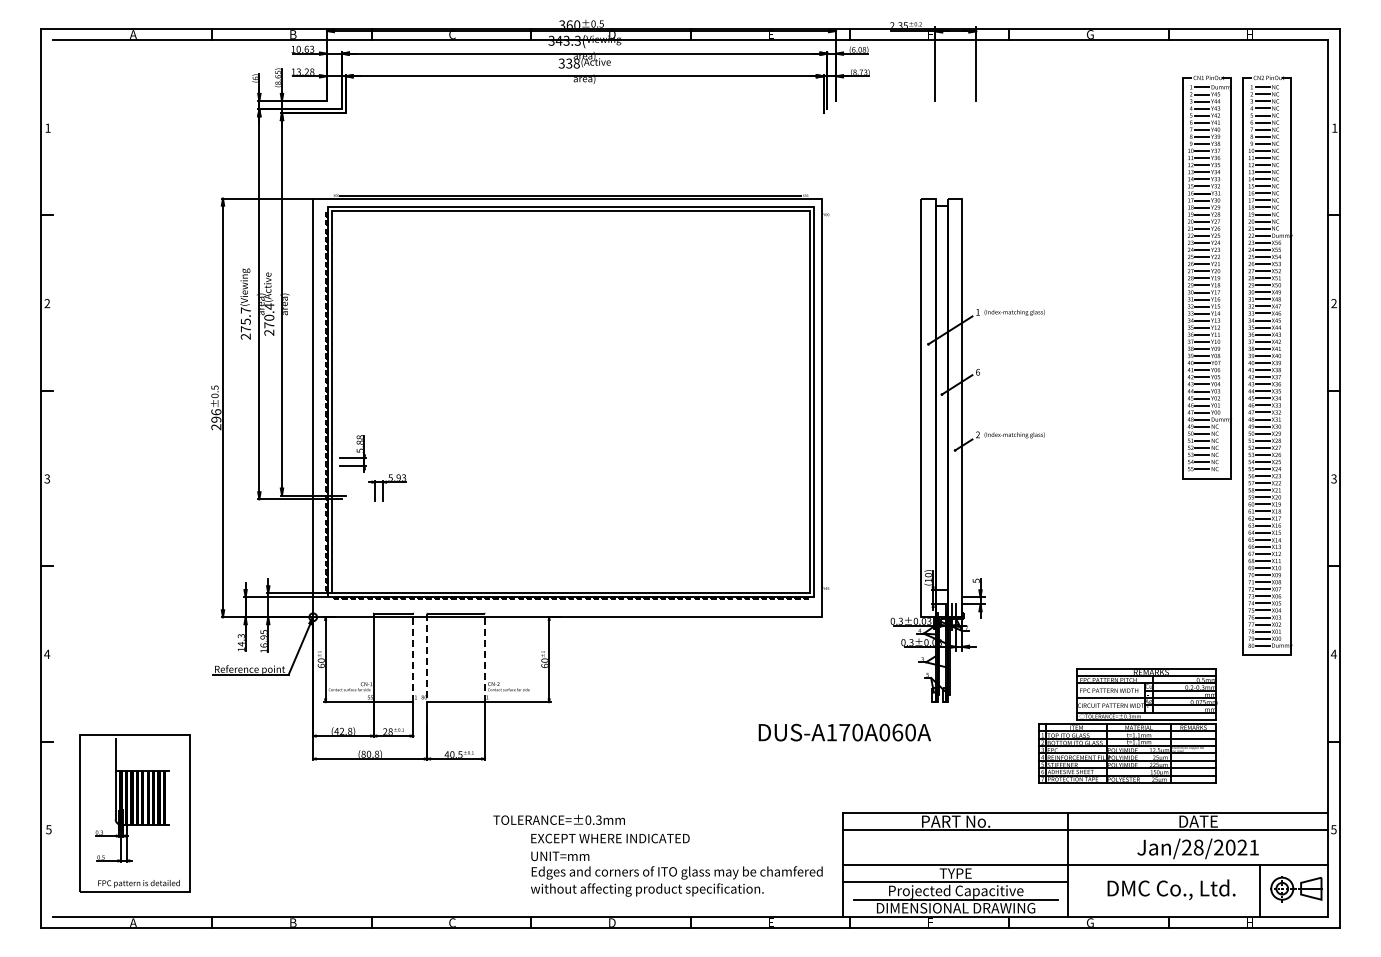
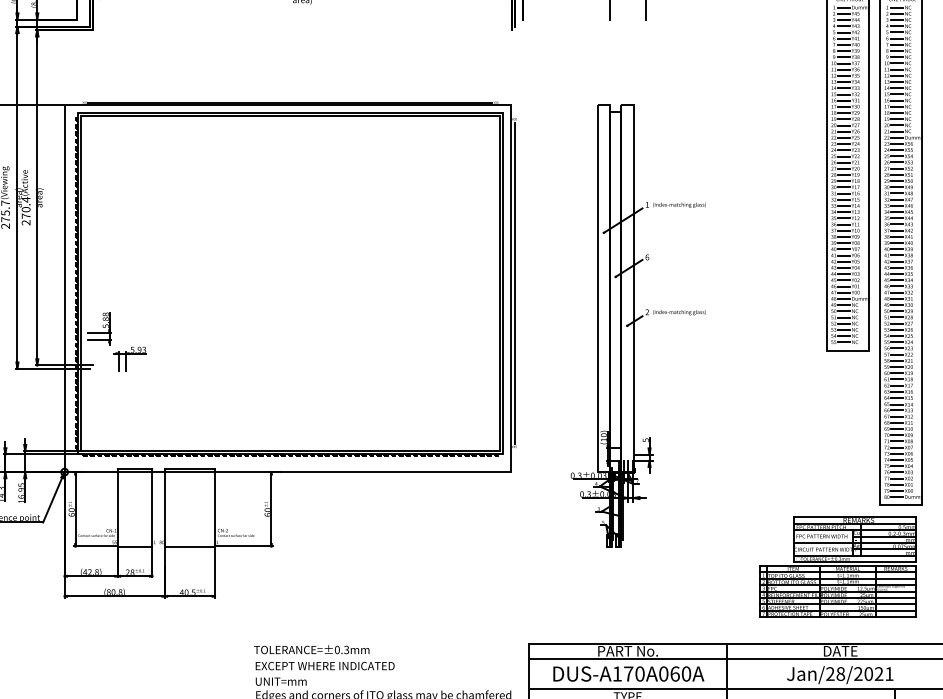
line: (826, 401) -> (514, 283), added
line: (413, 657) -> (152, 507), dashed -> solid
line: (484, 657) -> (214, 507), dashed -> solid
line: (427, 658) -> (164, 508), dashed -> solid
part: (1127, 725) -> (837, 566), moved
text: (844, 732) -> (628, 673), moved
text: (558, 819) -> (311, 649), moved

